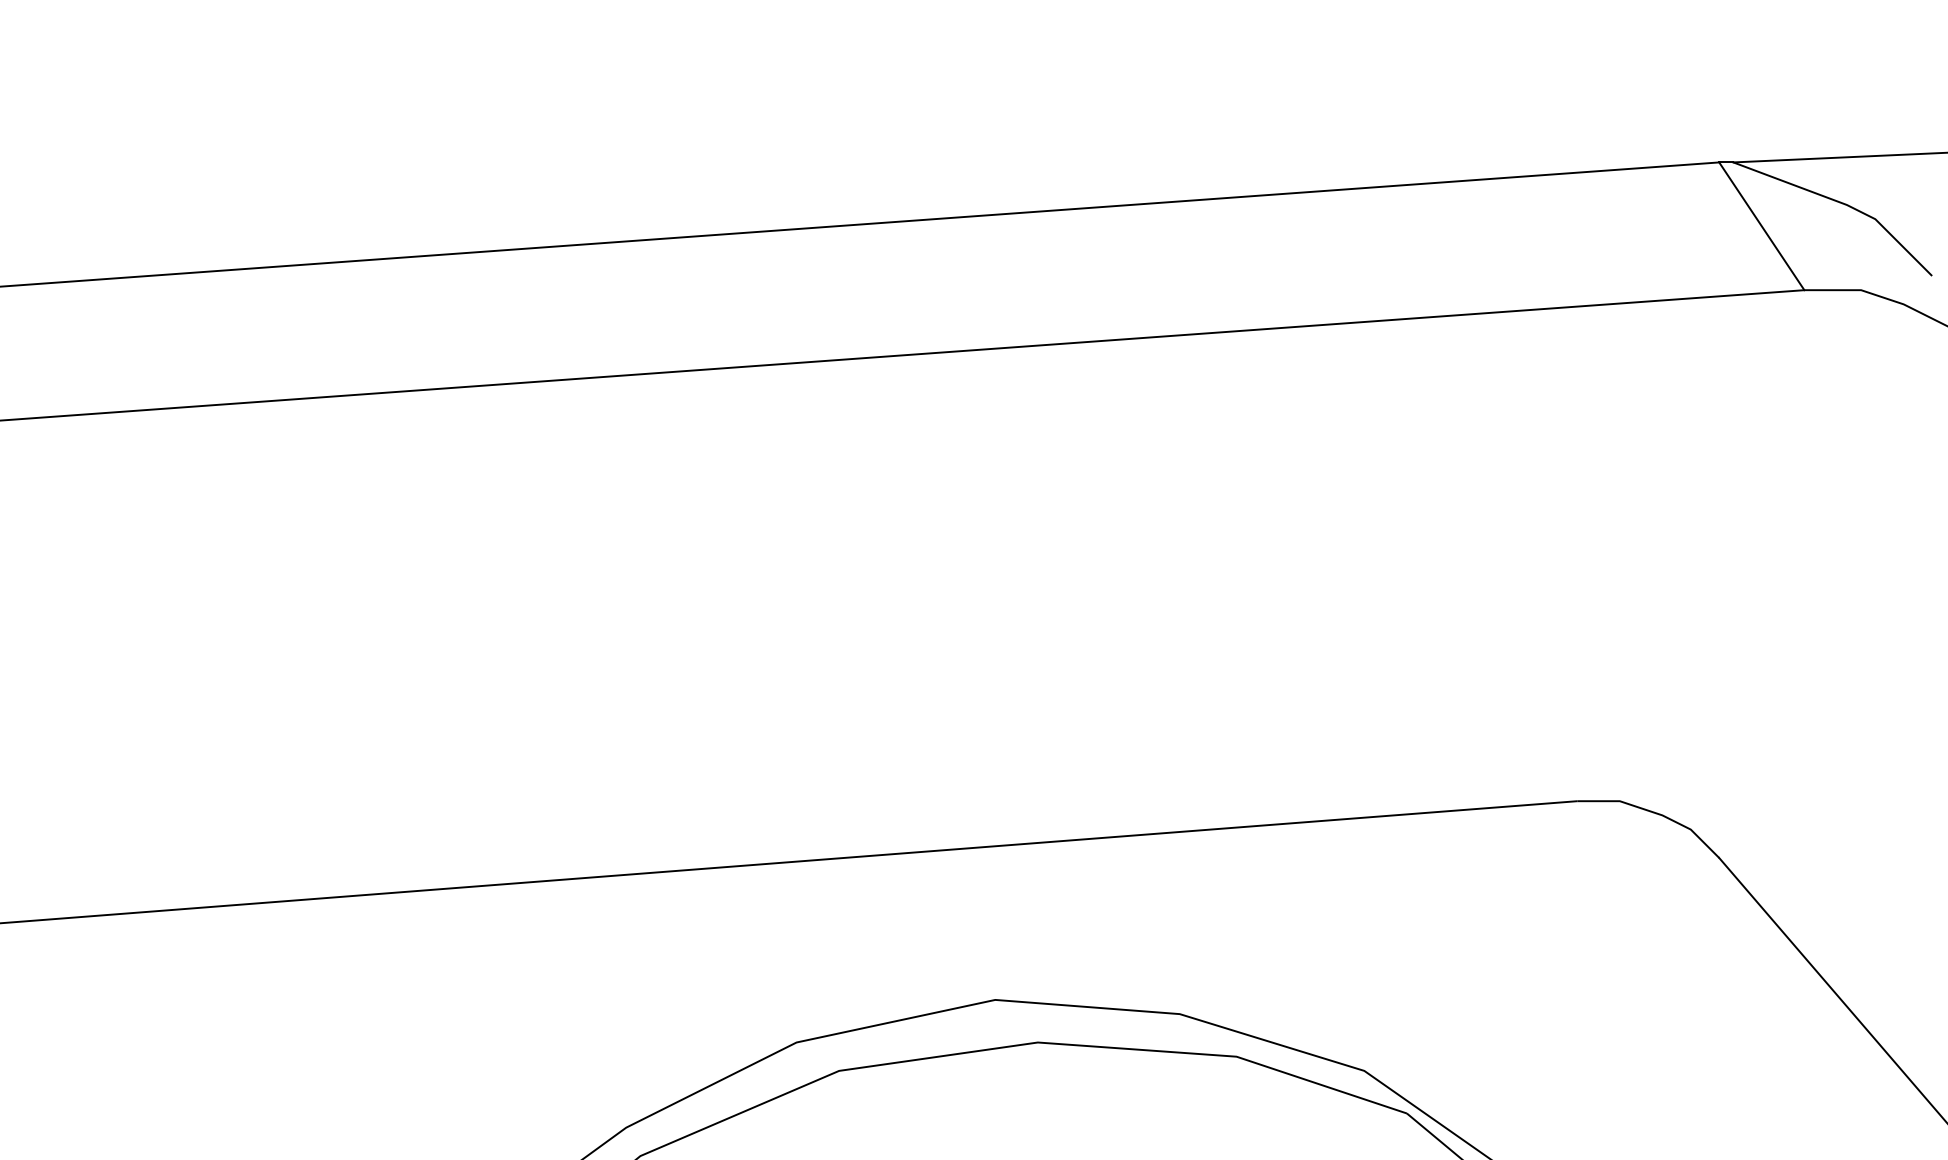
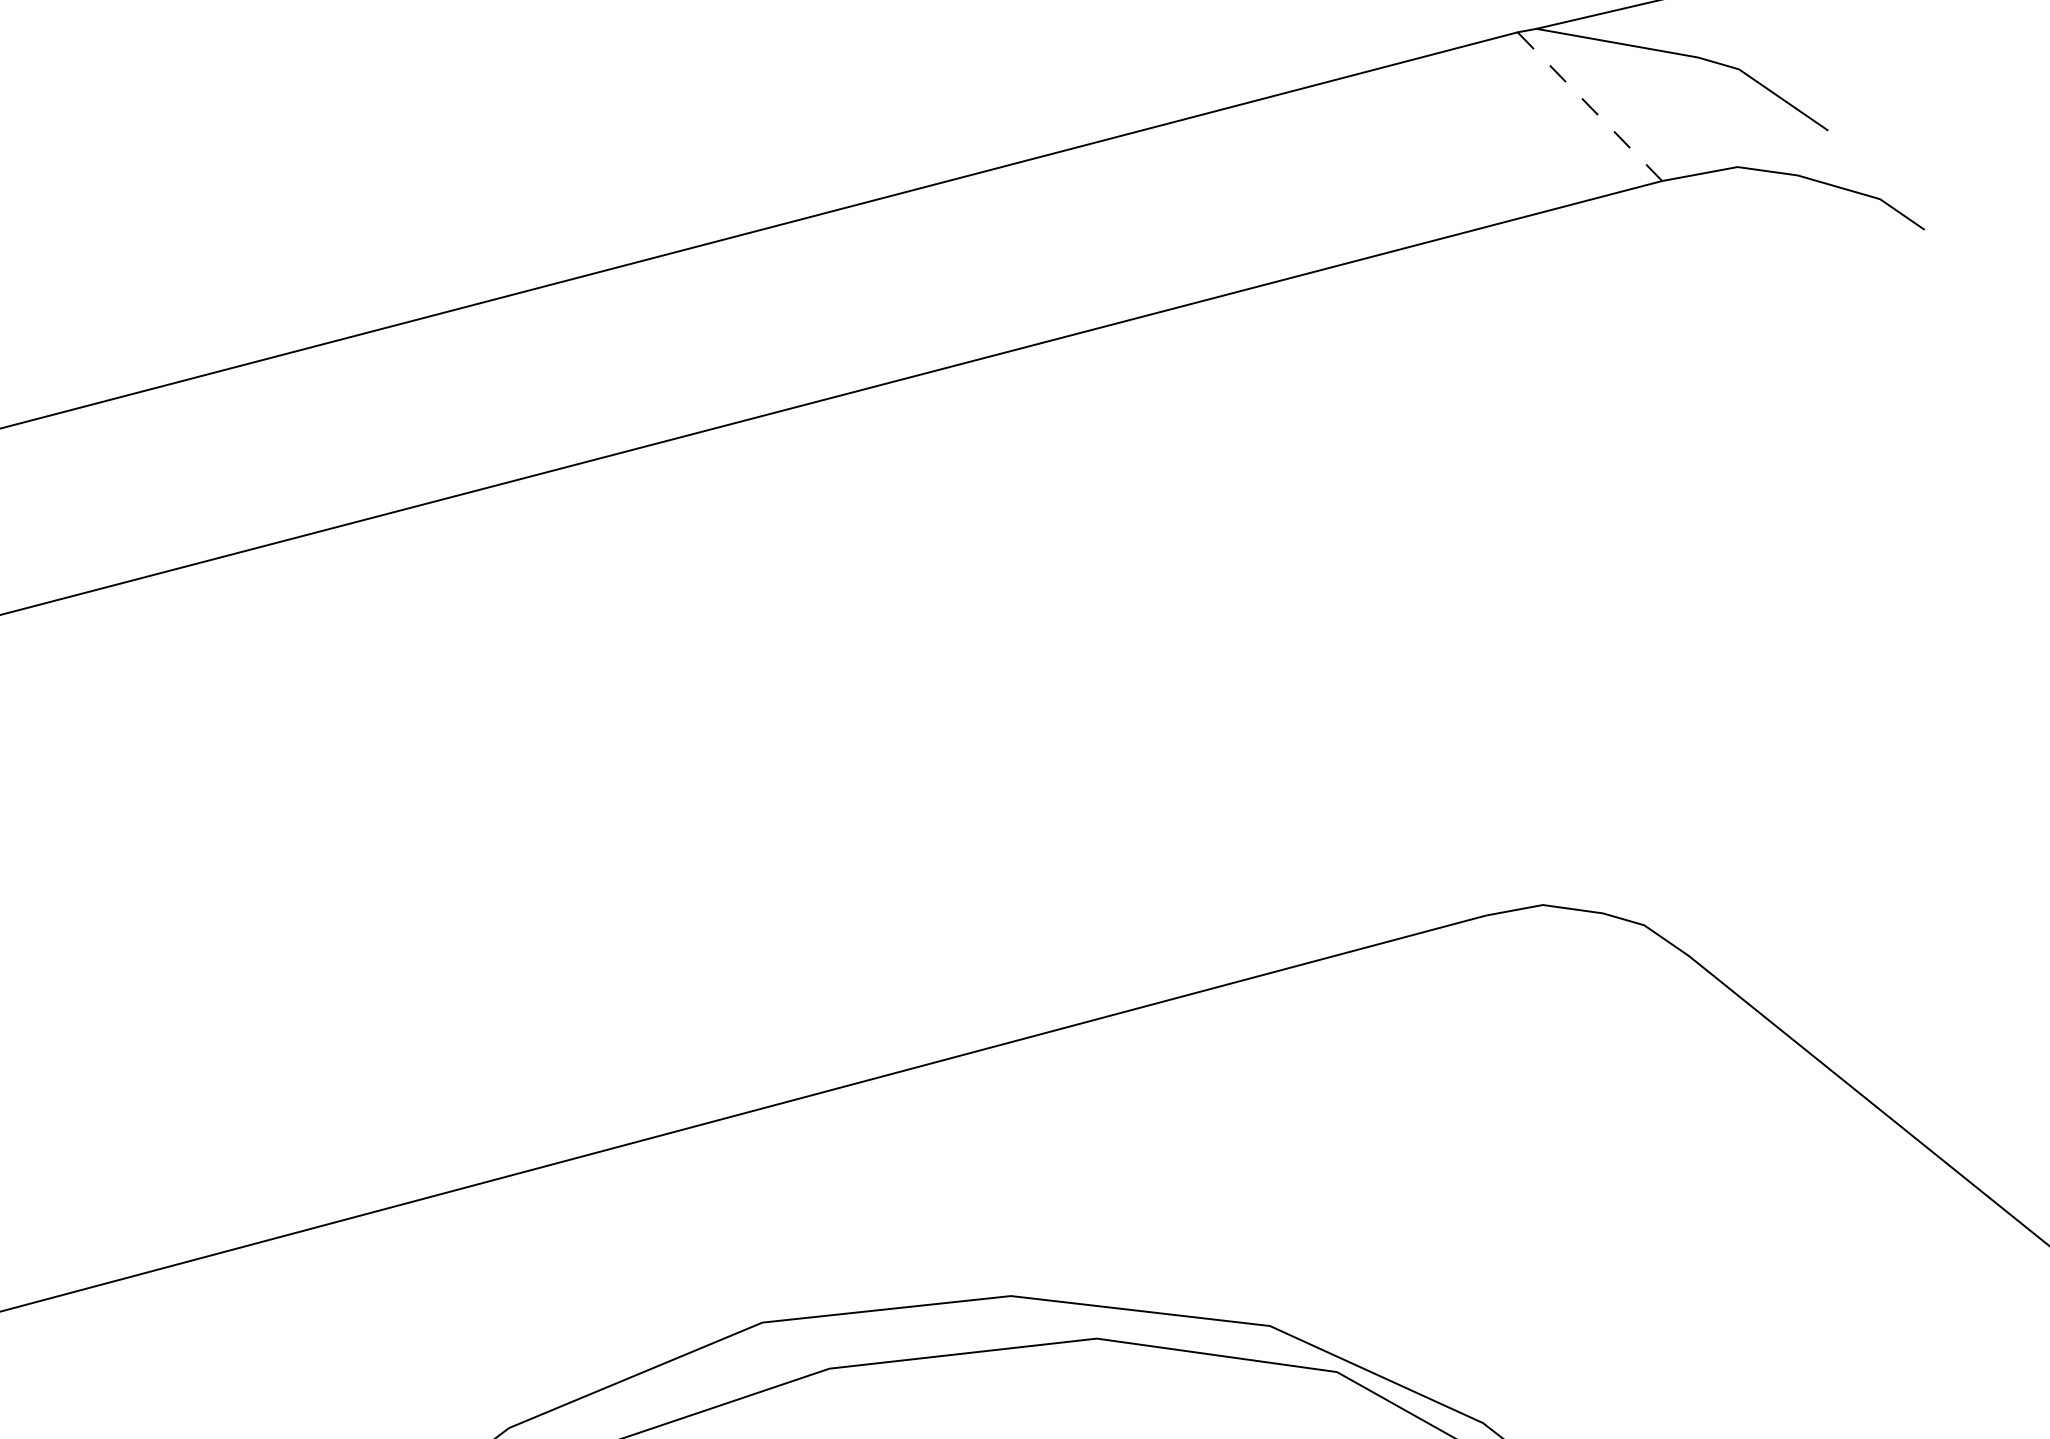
line: (1761, 226) -> (1589, 107), solid -> dashed

